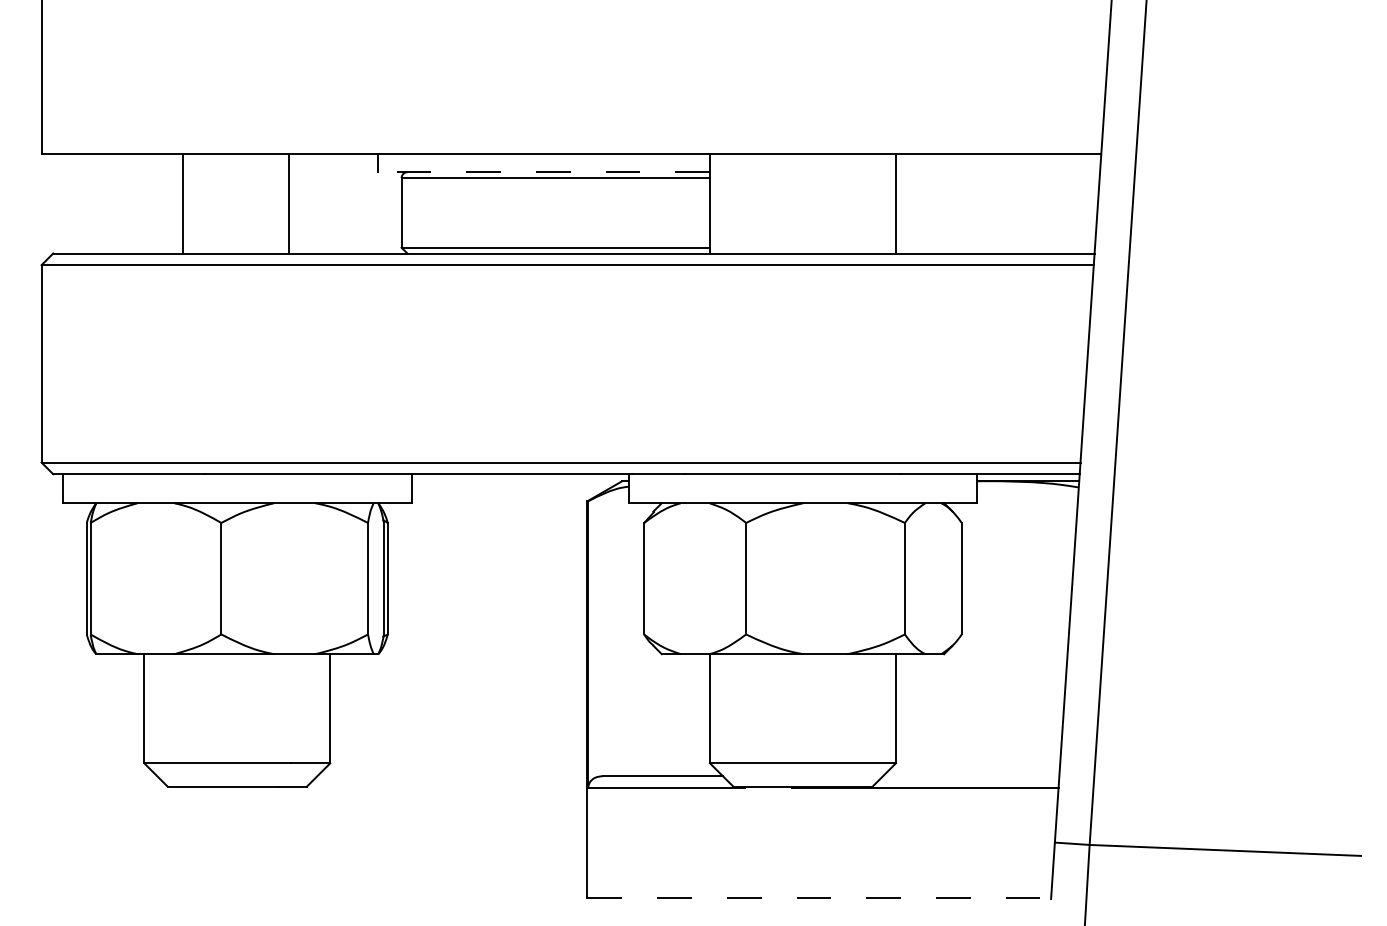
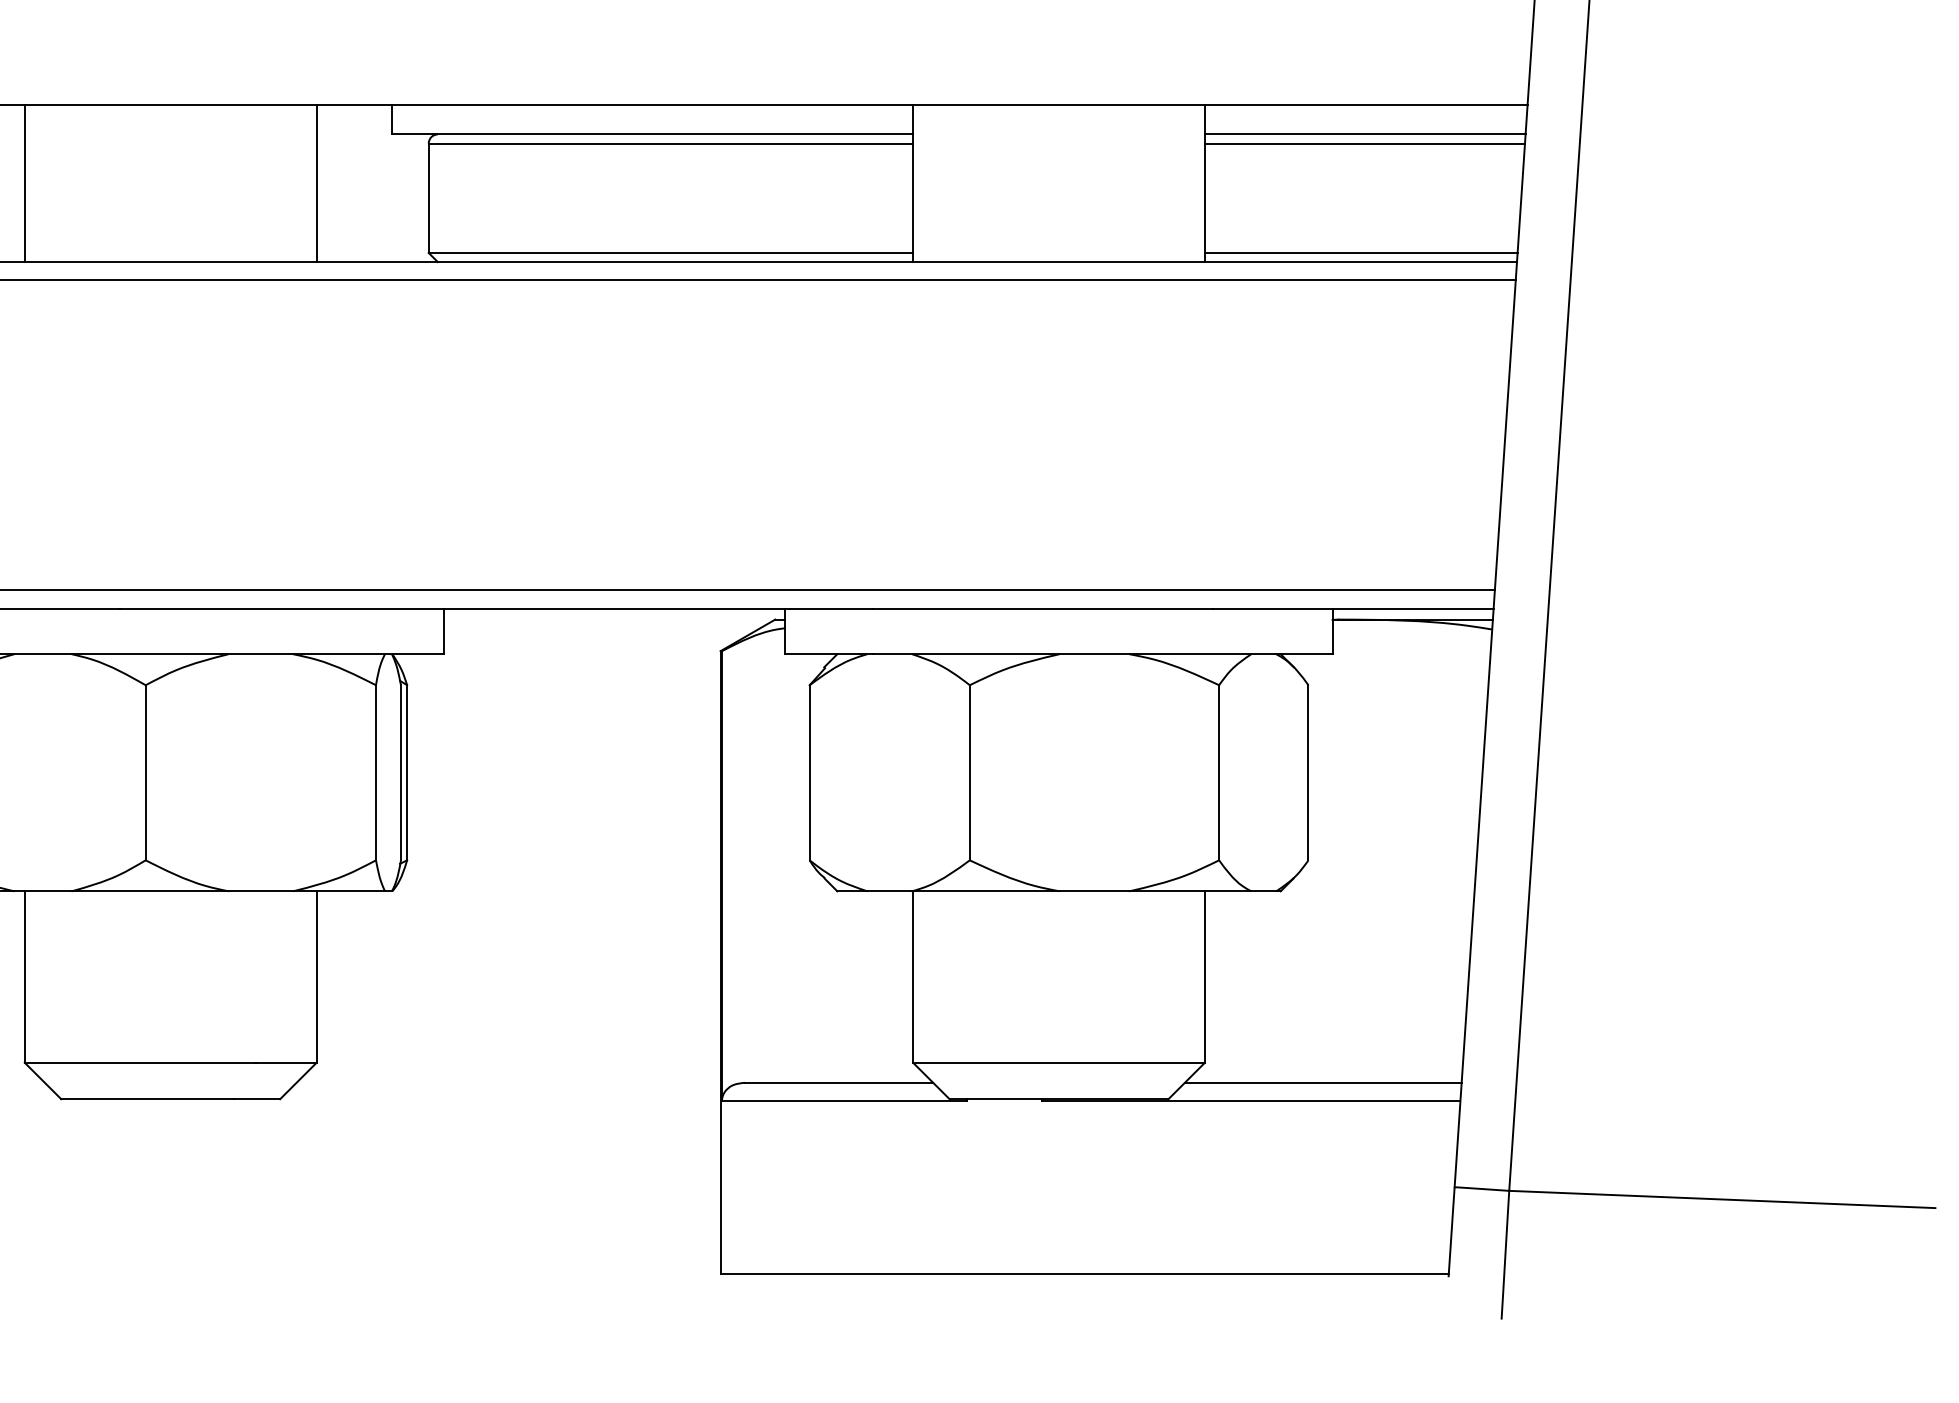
line: (544, 172) -> (653, 134), dashed -> solid
line: (997, 172) -> (1364, 134), added
line: (997, 178) -> (1364, 144), added
line: (183, 203) -> (24, 183), moved
line: (289, 203) -> (317, 183), moved
line: (994, 247) -> (1359, 252), added
line: (971, 776) -> (1323, 1083), added
line: (819, 898) -> (1084, 1274), dashed -> solid

